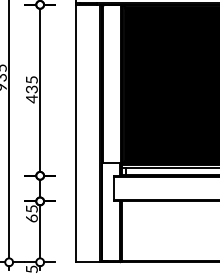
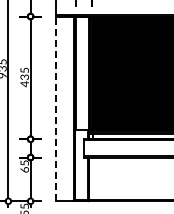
line: (76, 133) -> (56, 108), solid -> dashed

